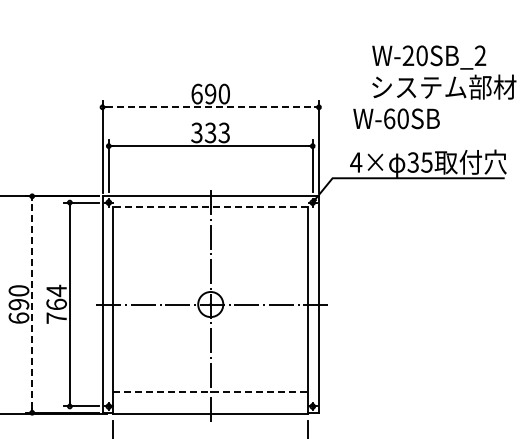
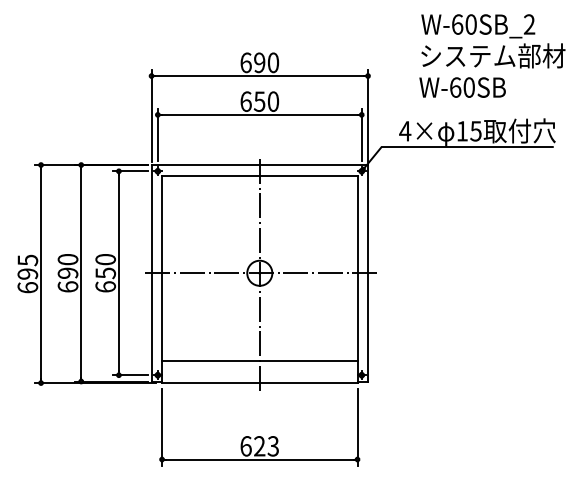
text: (408, 55) -> (457, 24), W-20SB_2 -> W-60SB_2
line: (211, 107) -> (260, 76), dashed -> solid
text: (396, 118) -> (462, 87), moved
text: (210, 132) -> (259, 101), 333 -> 650
text: (412, 162) -> (461, 131), 35 -> 15
line: (210, 206) -> (259, 175), dashed -> solid
line: (32, 303) -> (81, 272), dashed -> solid
text: (56, 303) -> (105, 272), 764 -> 650
line: (210, 392) -> (259, 361), dashed -> solid

